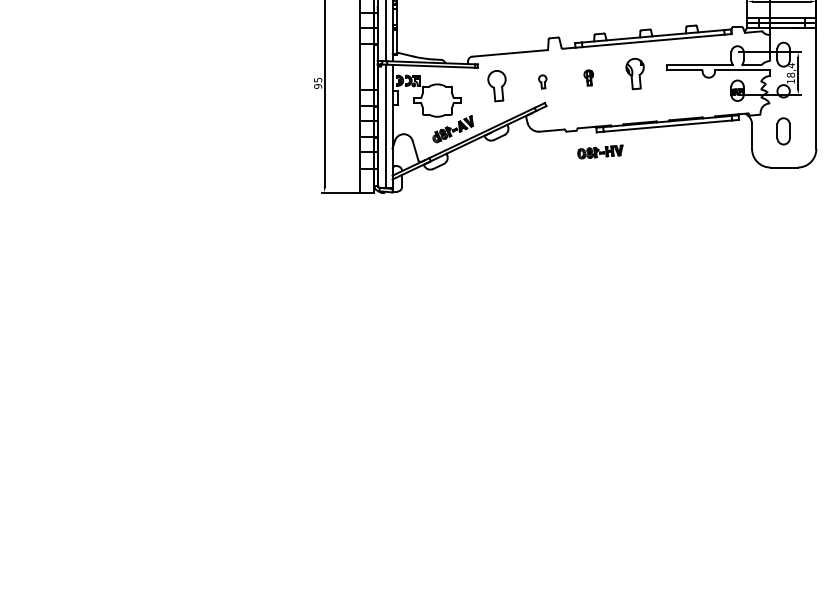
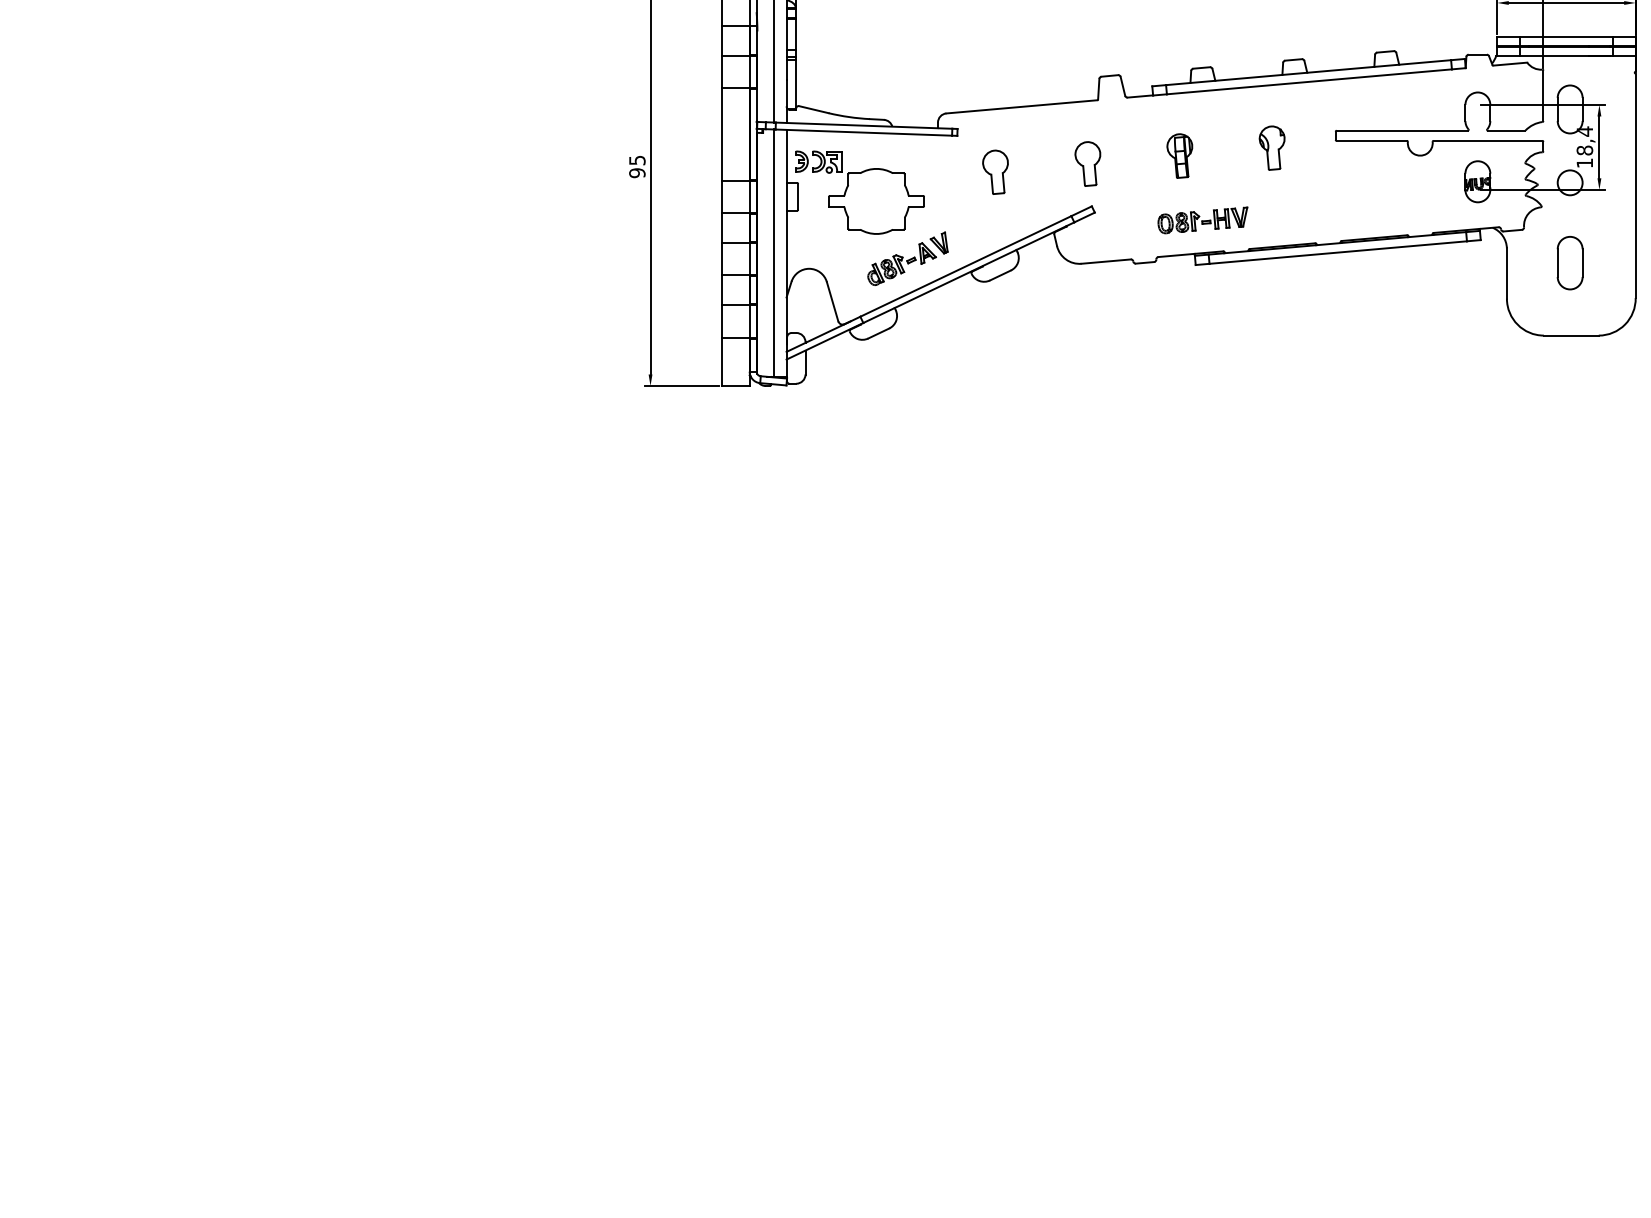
part: (634, 73) -> (1271, 147), size x0.71
part: (588, 77) -> (1179, 155), size x1.43
part: (542, 81) -> (1086, 163), size x1.67
part: (496, 85) -> (994, 171), size x0.71
part: (600, 151) -> (1203, 219), moved

